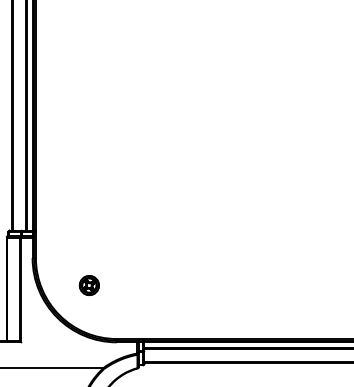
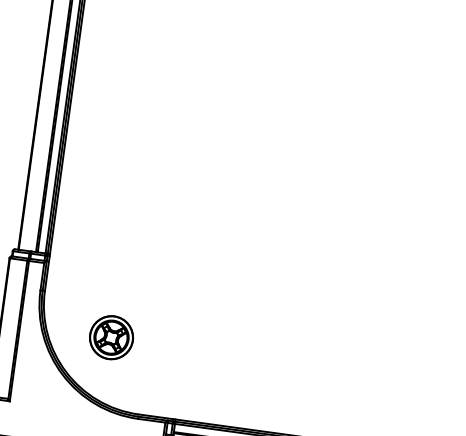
part: (89, 285) -> (111, 337), size x1.67

